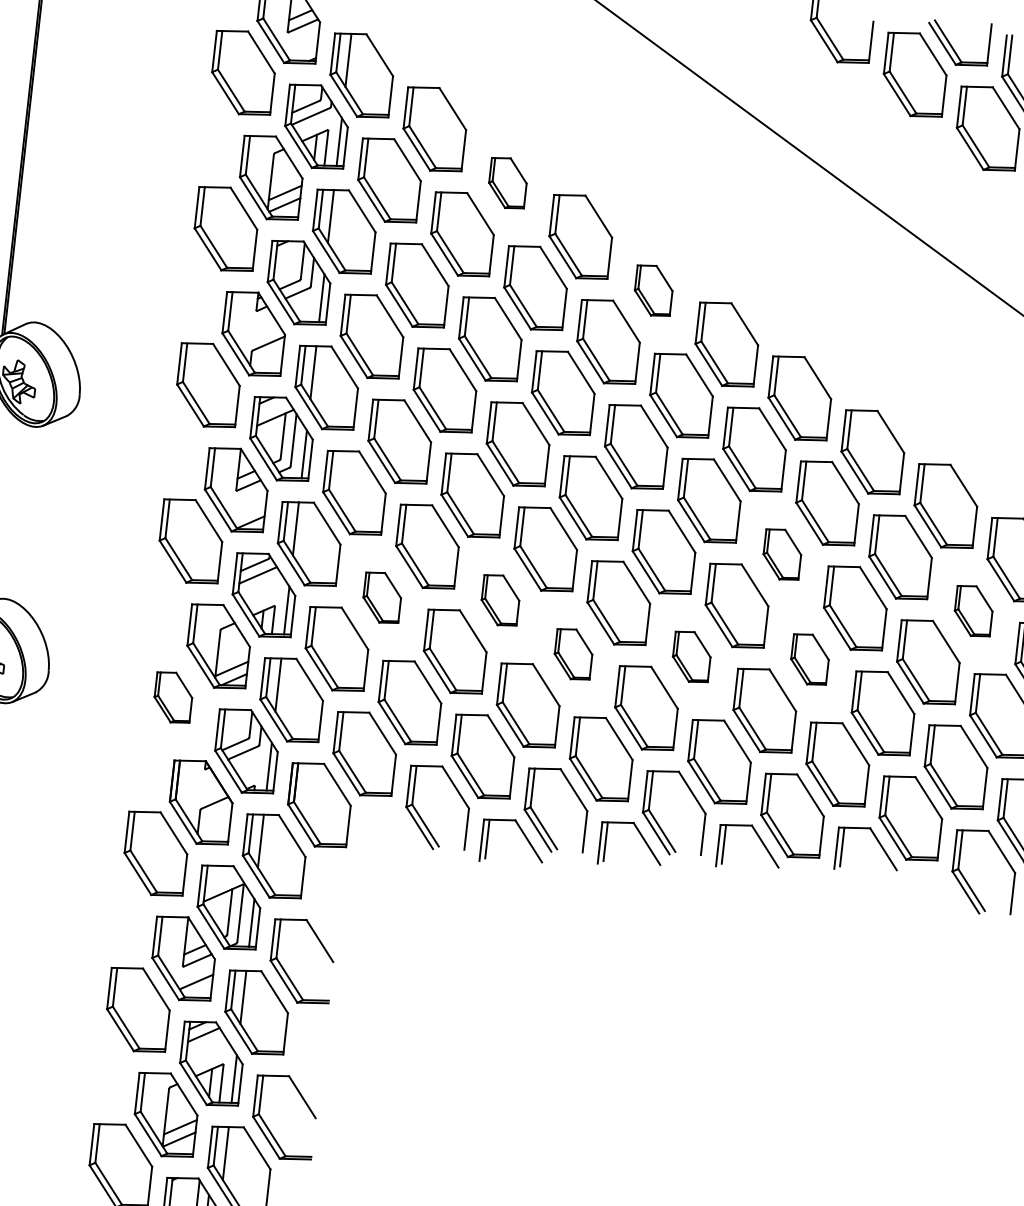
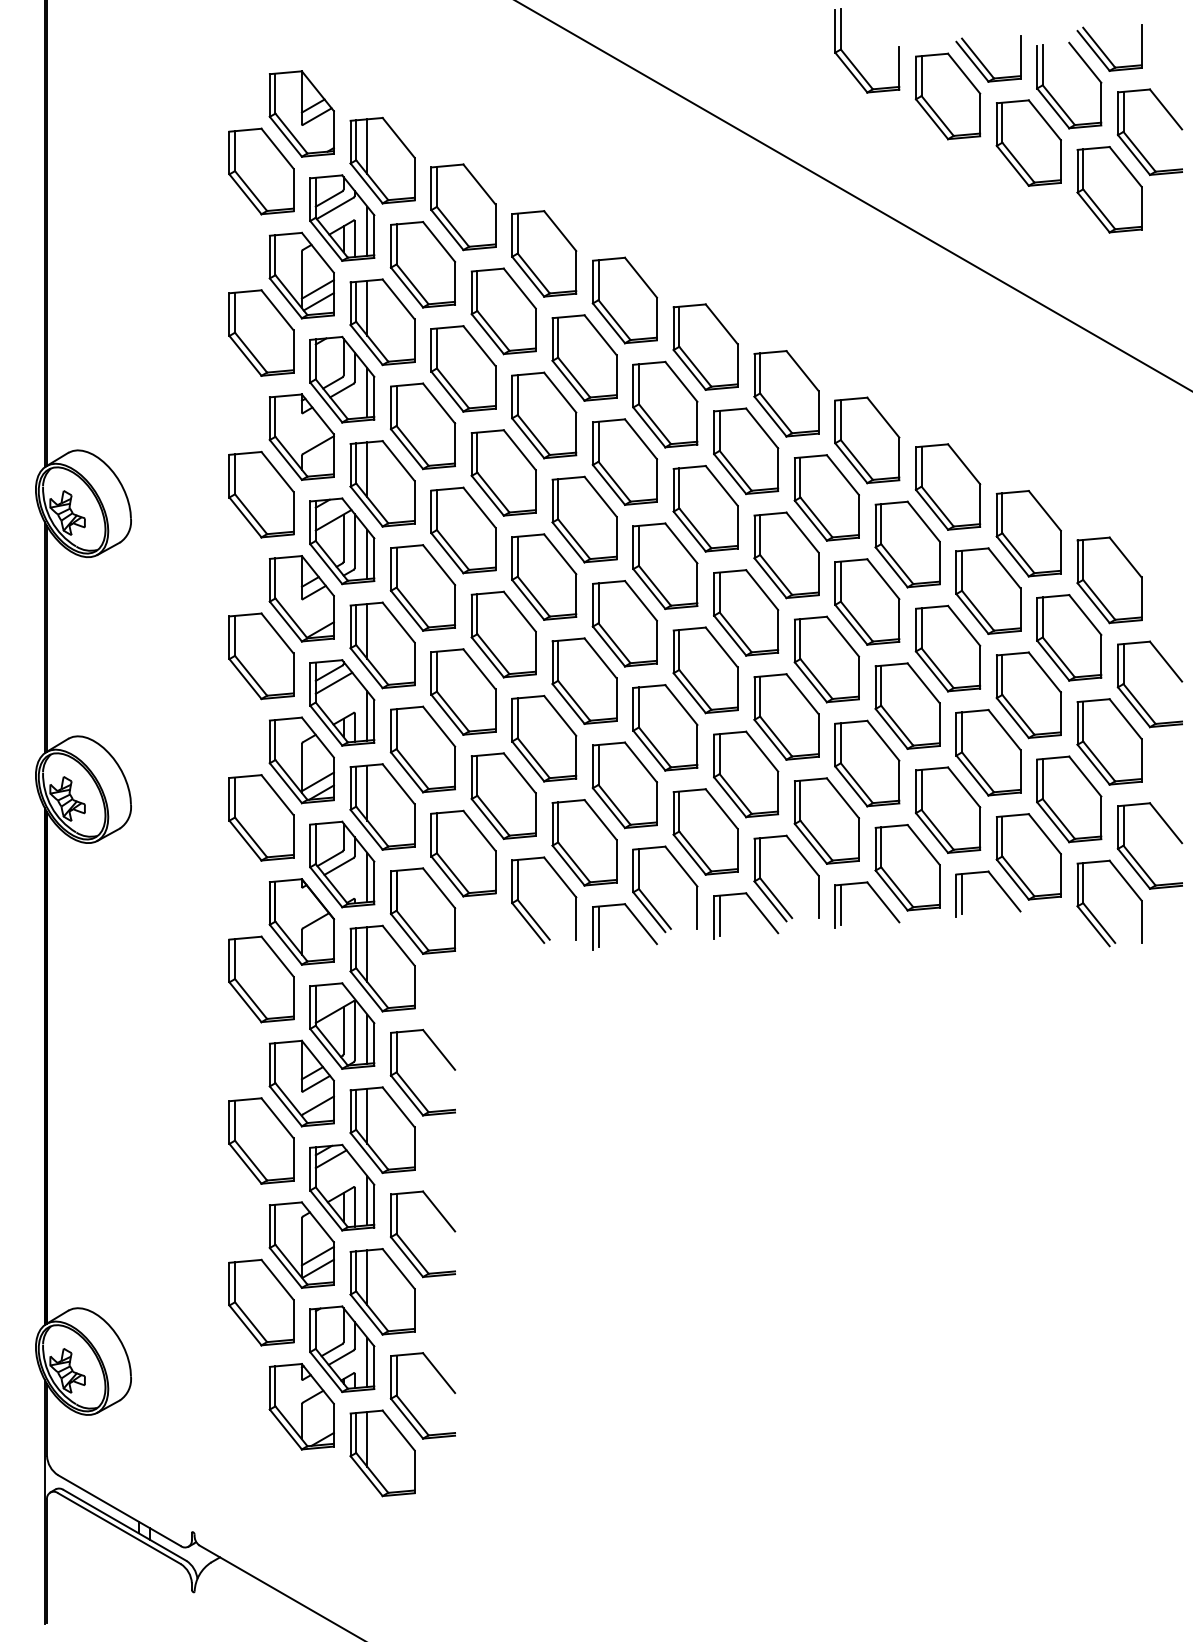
part: (508, 182) -> (544, 253), size x1.67
part: (653, 290) -> (705, 346), size x1.67
part: (782, 554) -> (867, 601), size x1.67
part: (382, 597) -> (463, 691), size x1.67
part: (500, 599) -> (584, 680), size x1.67
part: (973, 610) -> (1069, 637), size x1.67
part: (573, 654) -> (665, 727), size x1.67
part: (691, 656) -> (786, 716), size x1.67
part: (809, 658) -> (907, 705), size x1.67
part: (173, 697) -> (261, 817), size x1.67

